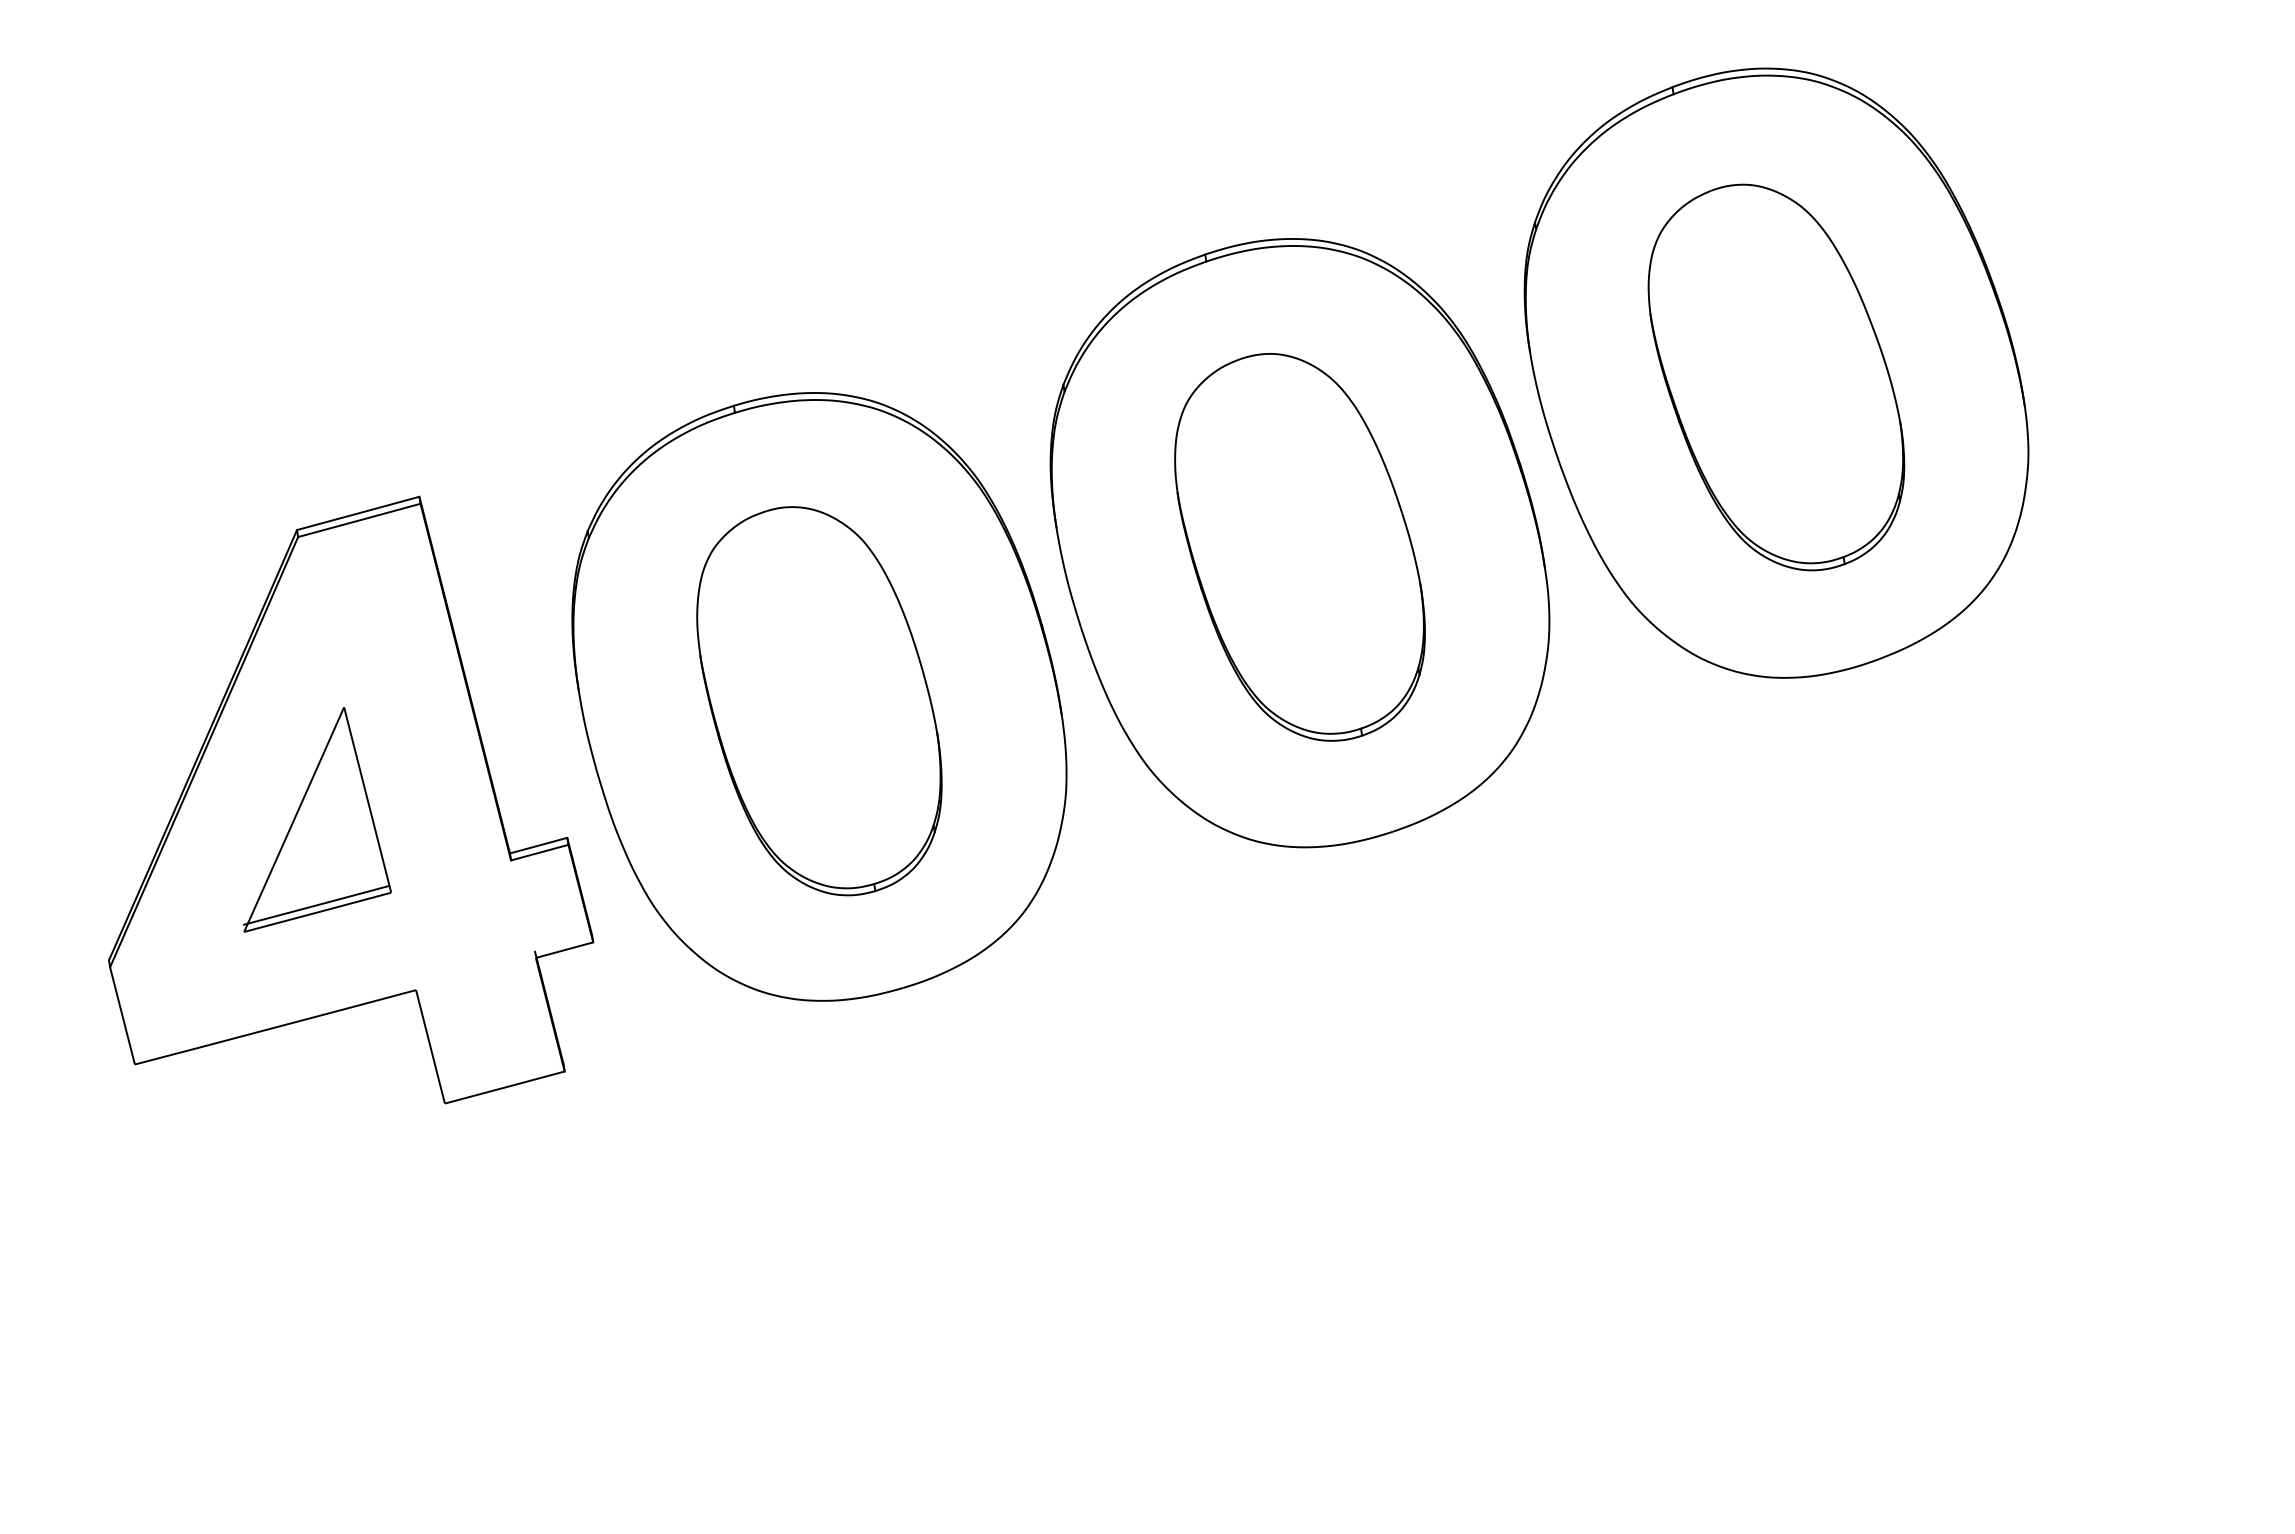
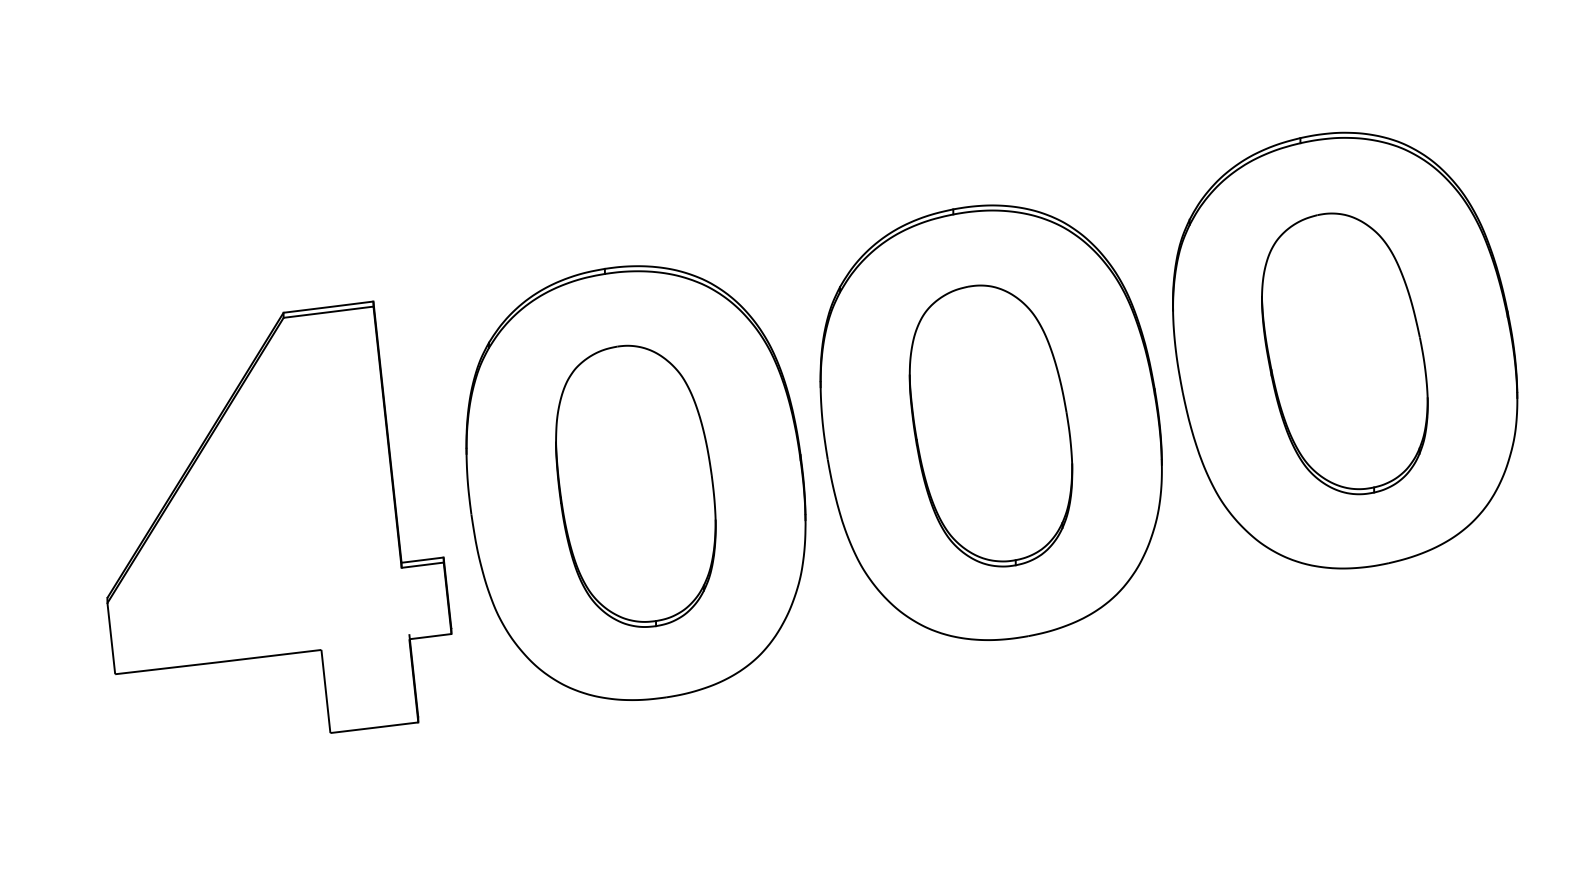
part: (317, 819) -> (268, 519), removed

